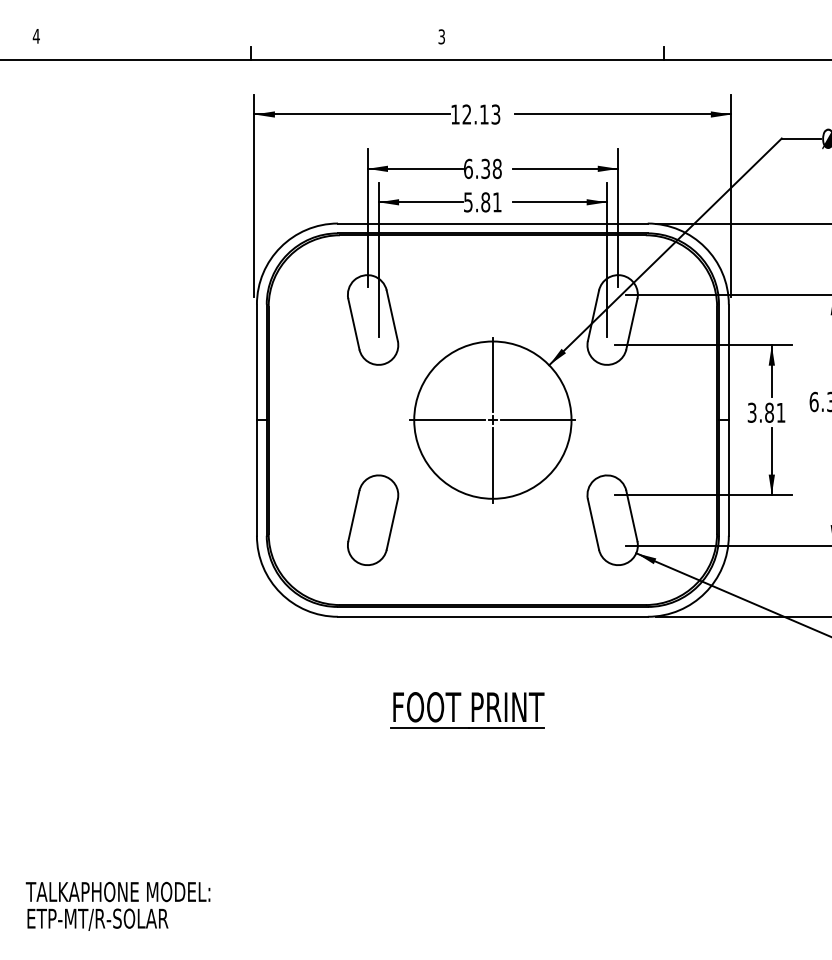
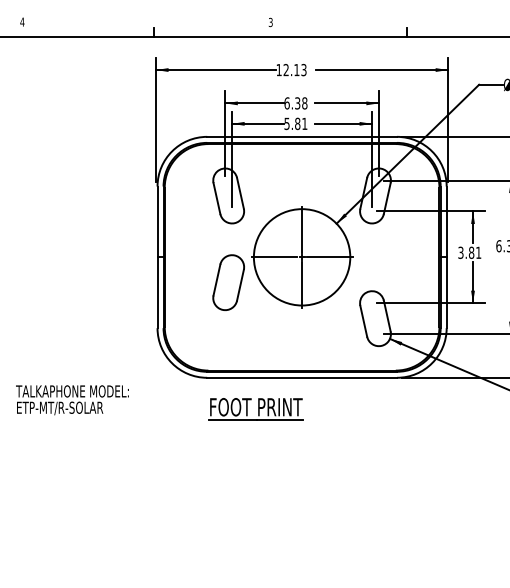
part: (372, 519) -> (228, 282), moved
part: (467, 710) -> (255, 409), moved
text: (118, 906) -> (72, 400), moved

